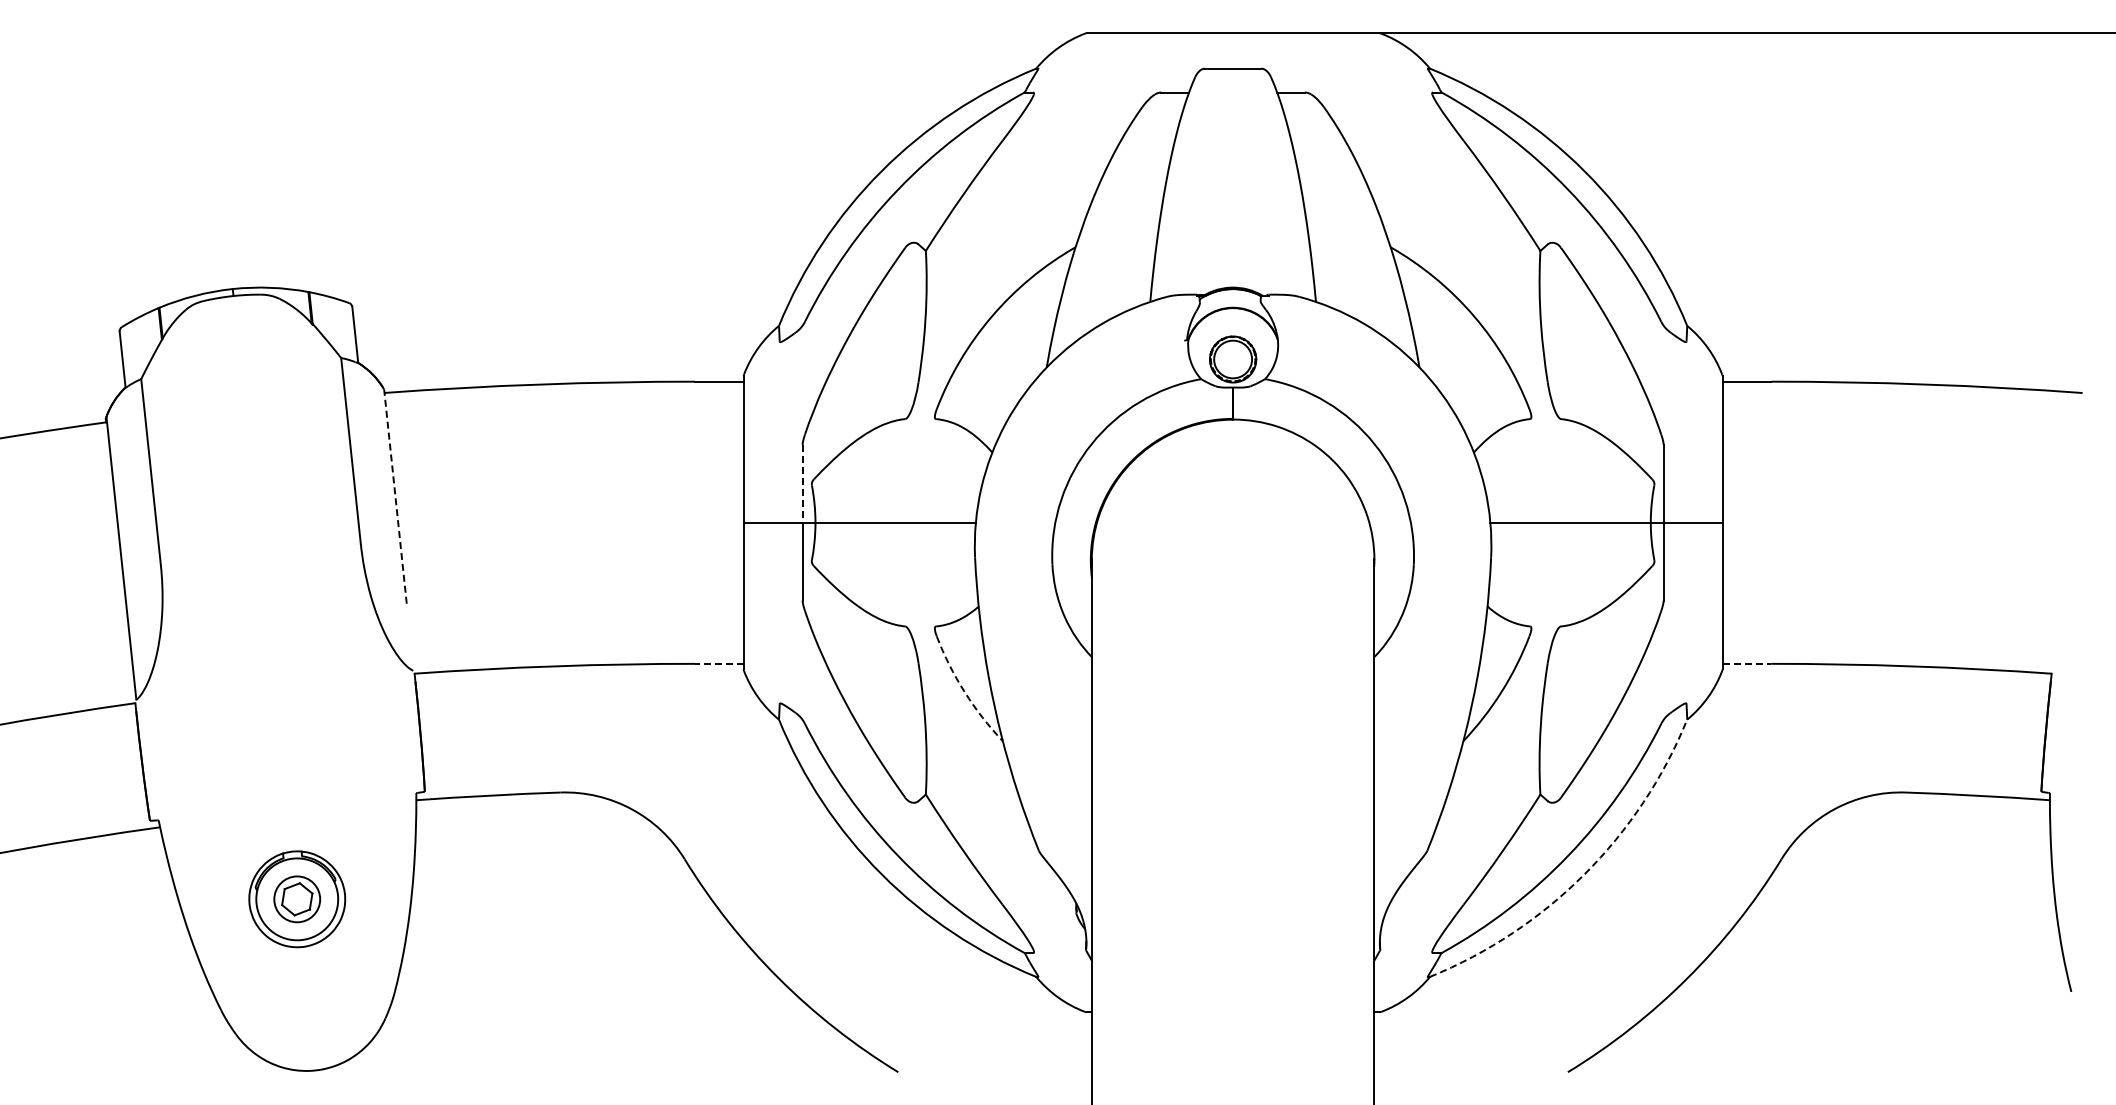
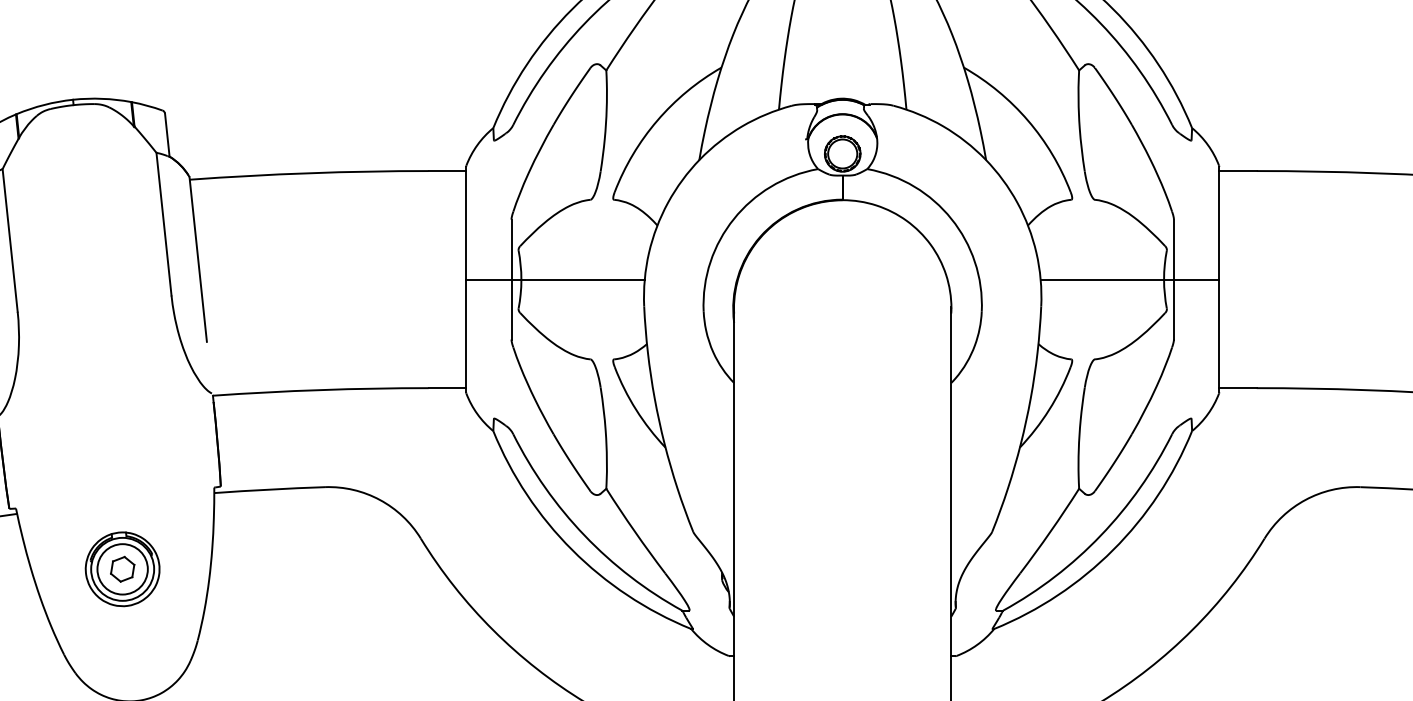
line: (802, 483) -> (511, 249), dashed -> solid
line: (395, 496) -> (198, 259), dashed -> solid
line: (718, 663) -> (446, 387), dashed -> solid
line: (1747, 663) -> (1238, 387), dashed -> solid
arc: (964, 692) -> (636, 410), dashed -> solid
arc: (1584, 874) -> (1113, 550), dashed -> solid
circle: (297, 899) -> (122, 569), size x1.43

